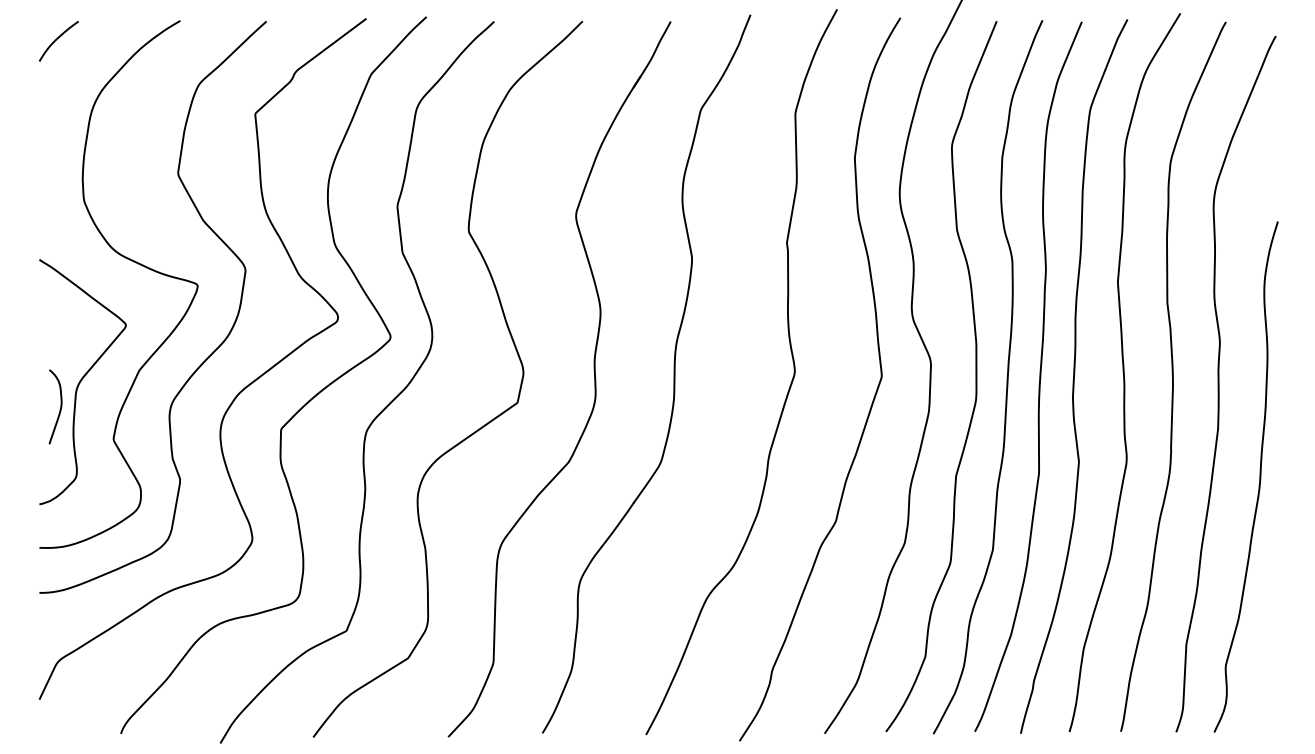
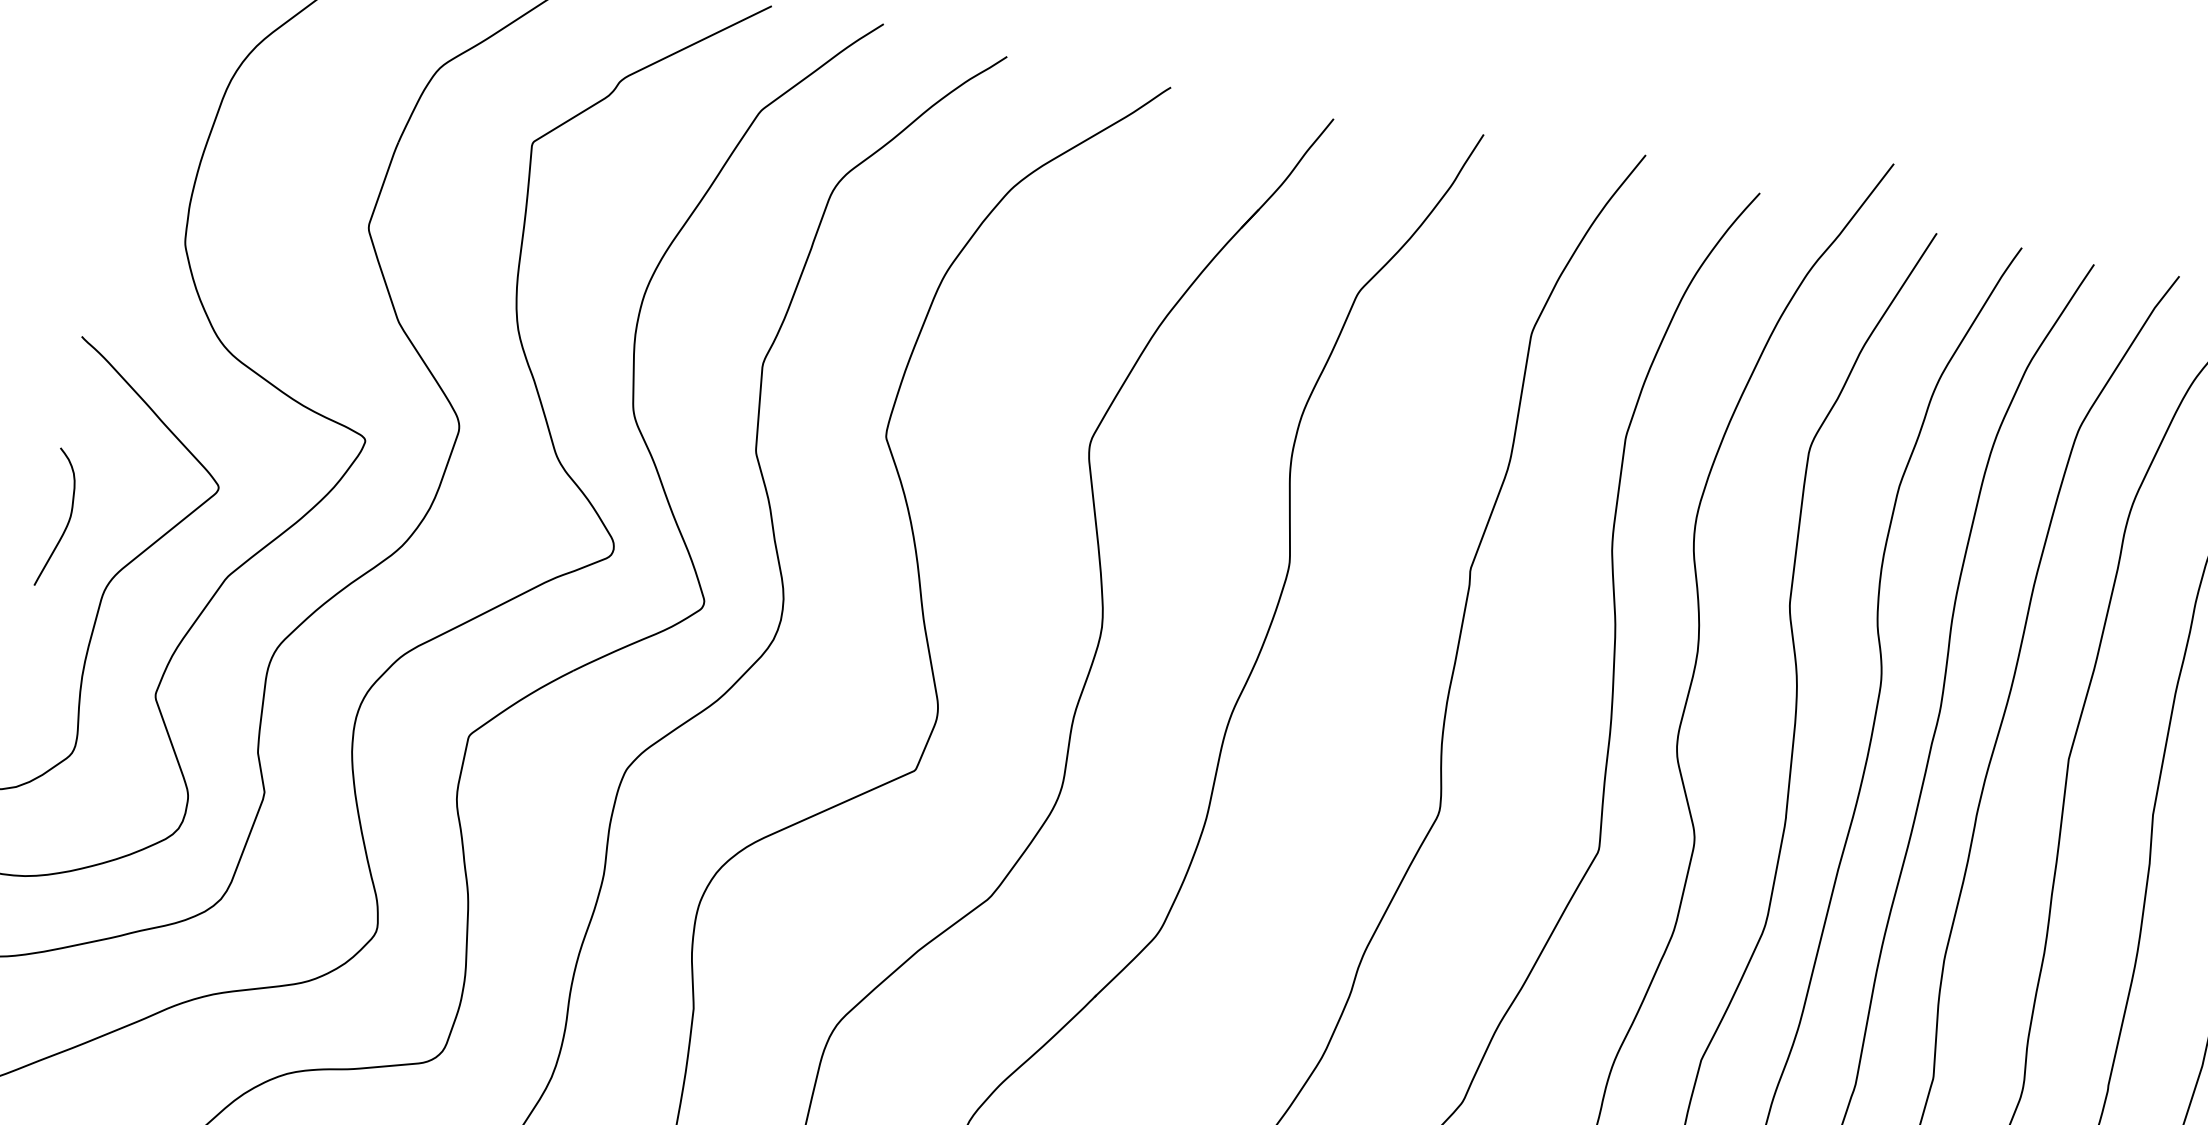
curve: (60, 406) -> (68, 519), moved

